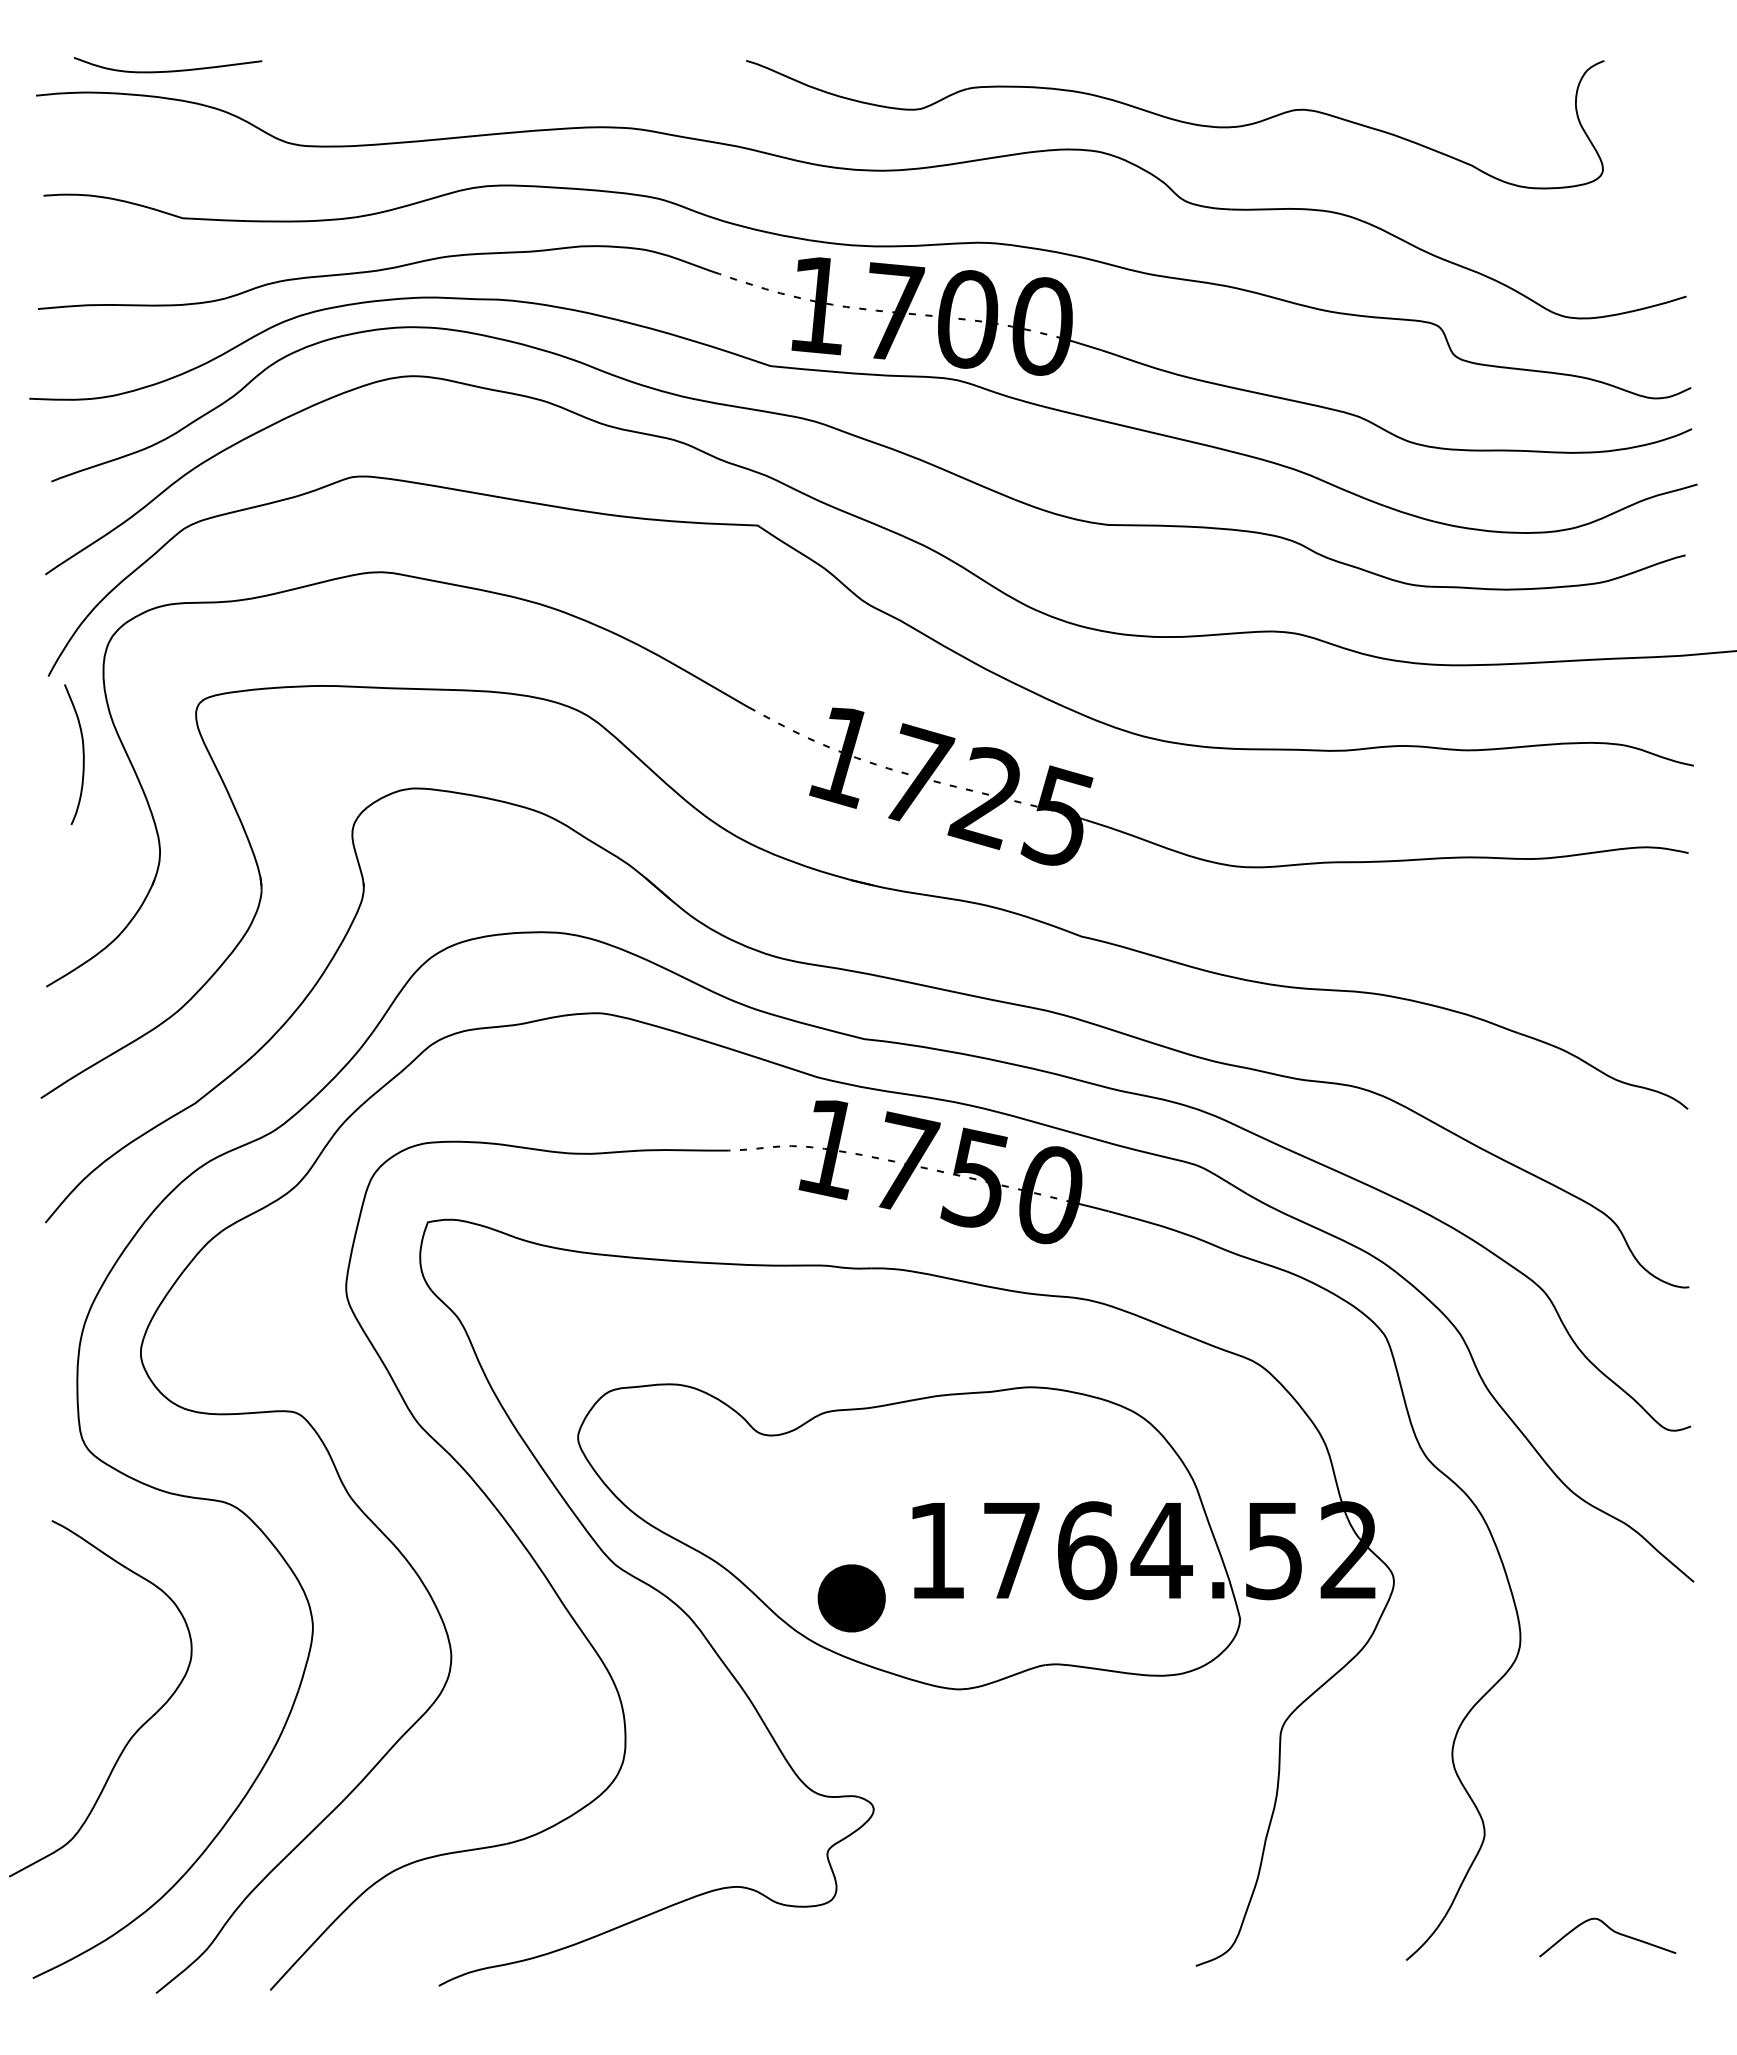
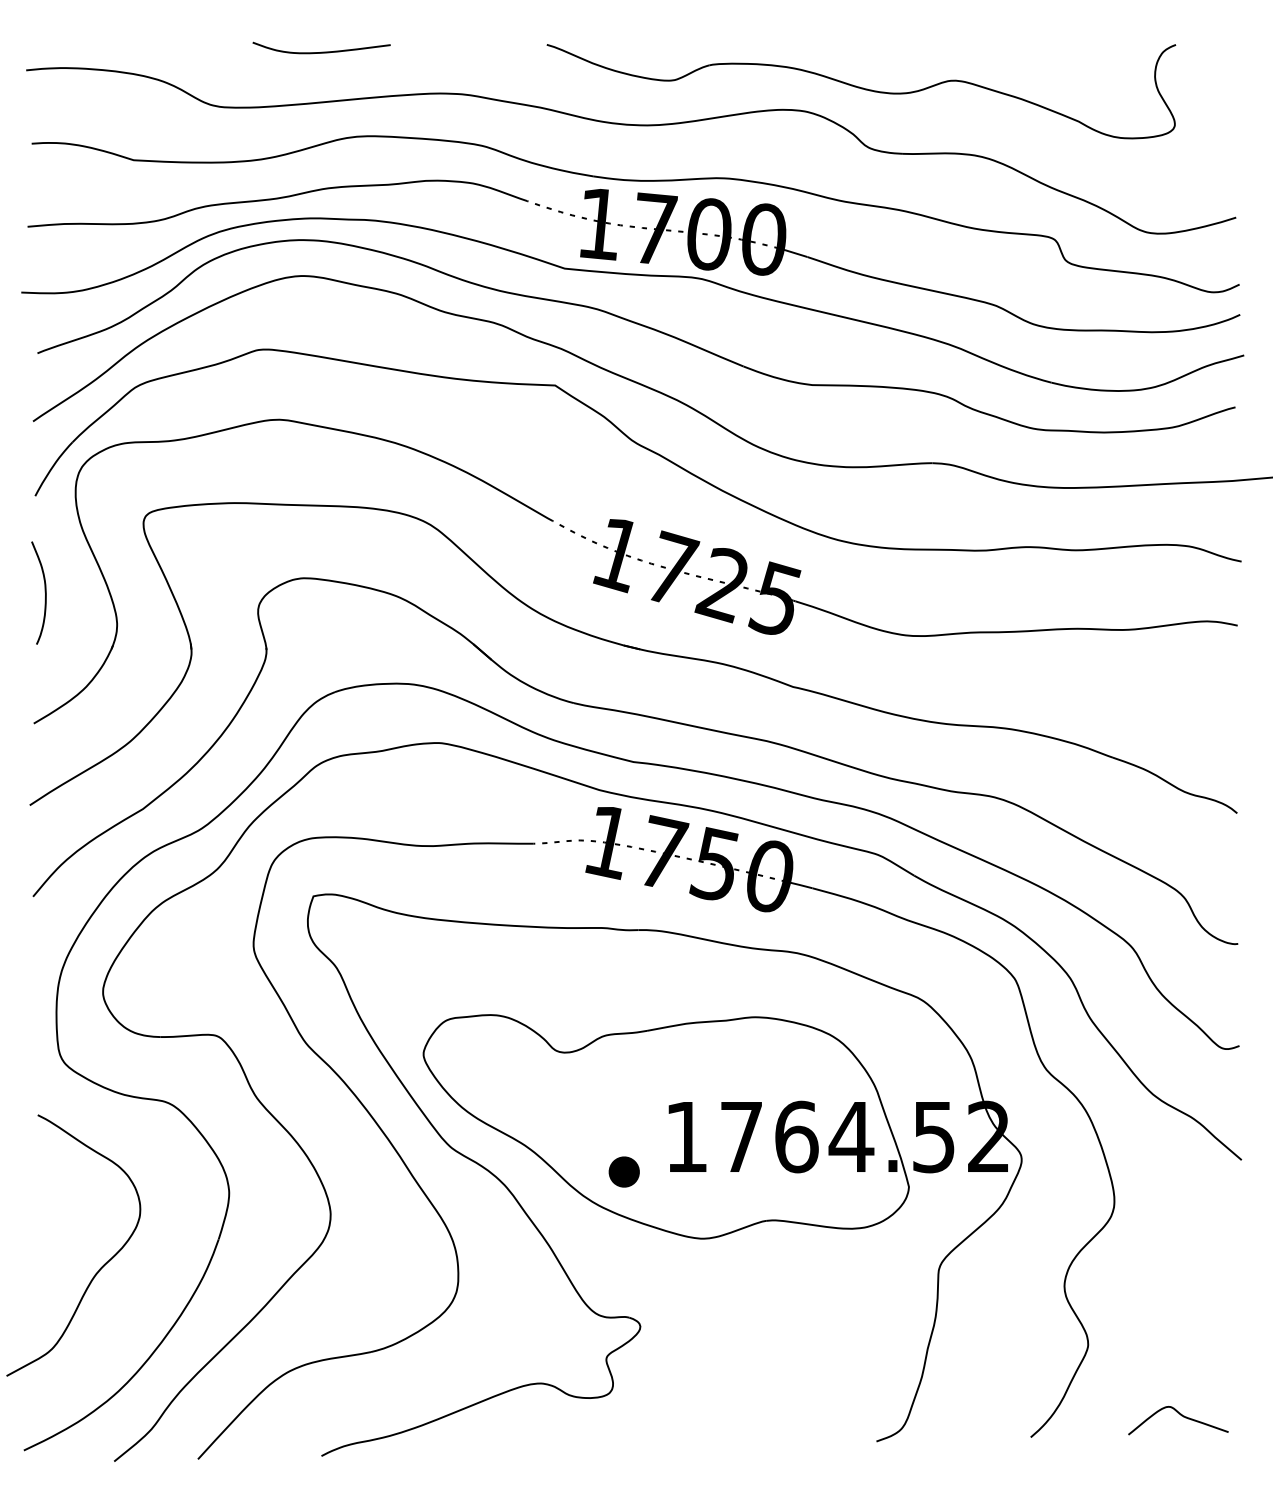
curve: (167, 70) -> (321, 51), moved
curve: (82, 754) -> (44, 592), moved
part: (851, 1598) -> (624, 1172), size x0.62

